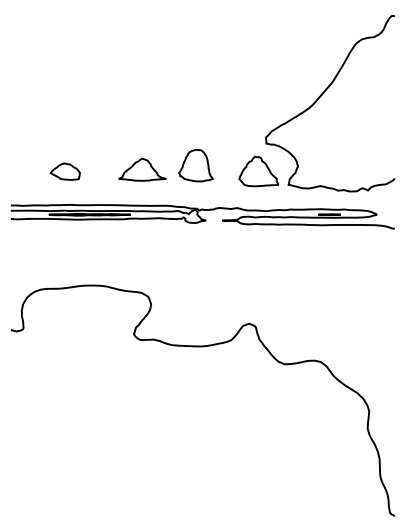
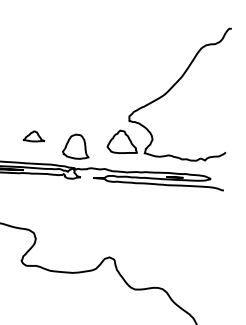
part: (196, 165) -> (76, 146), moved
part: (142, 169) -> (34, 136), size x0.6

